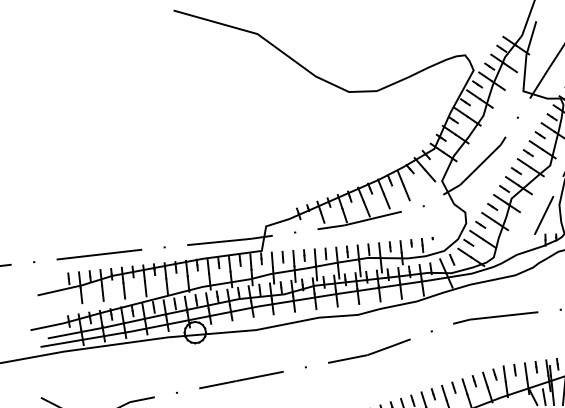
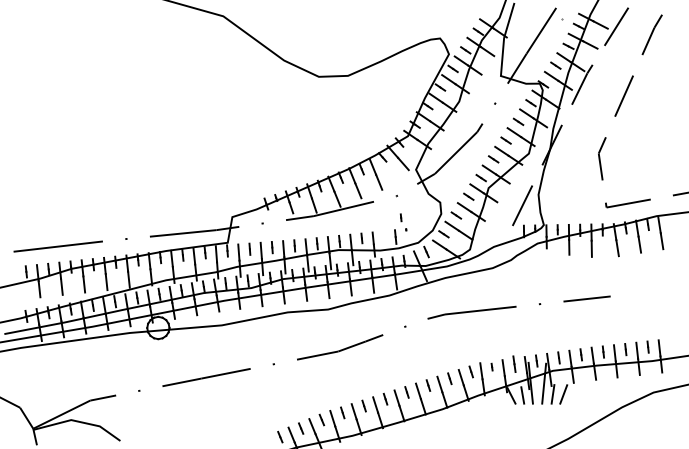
part: (410, 243) -> (400, 217), moved
part: (536, 366) -> (514, 363), size x1.4
part: (514, 369) -> (491, 366), size x0.6

